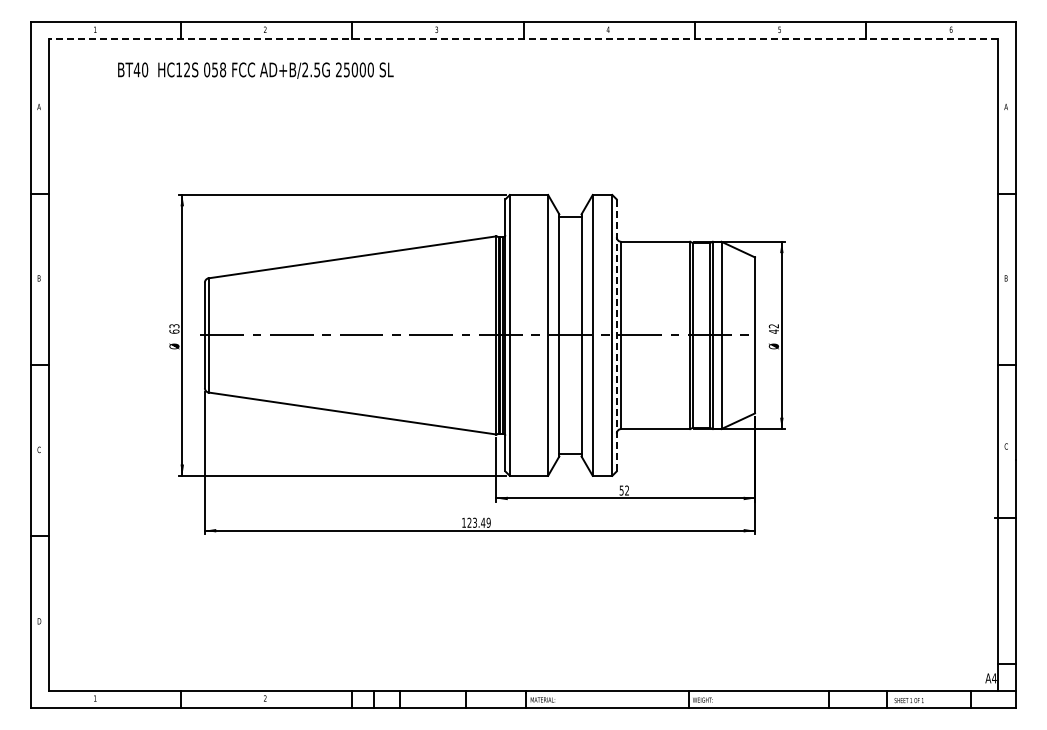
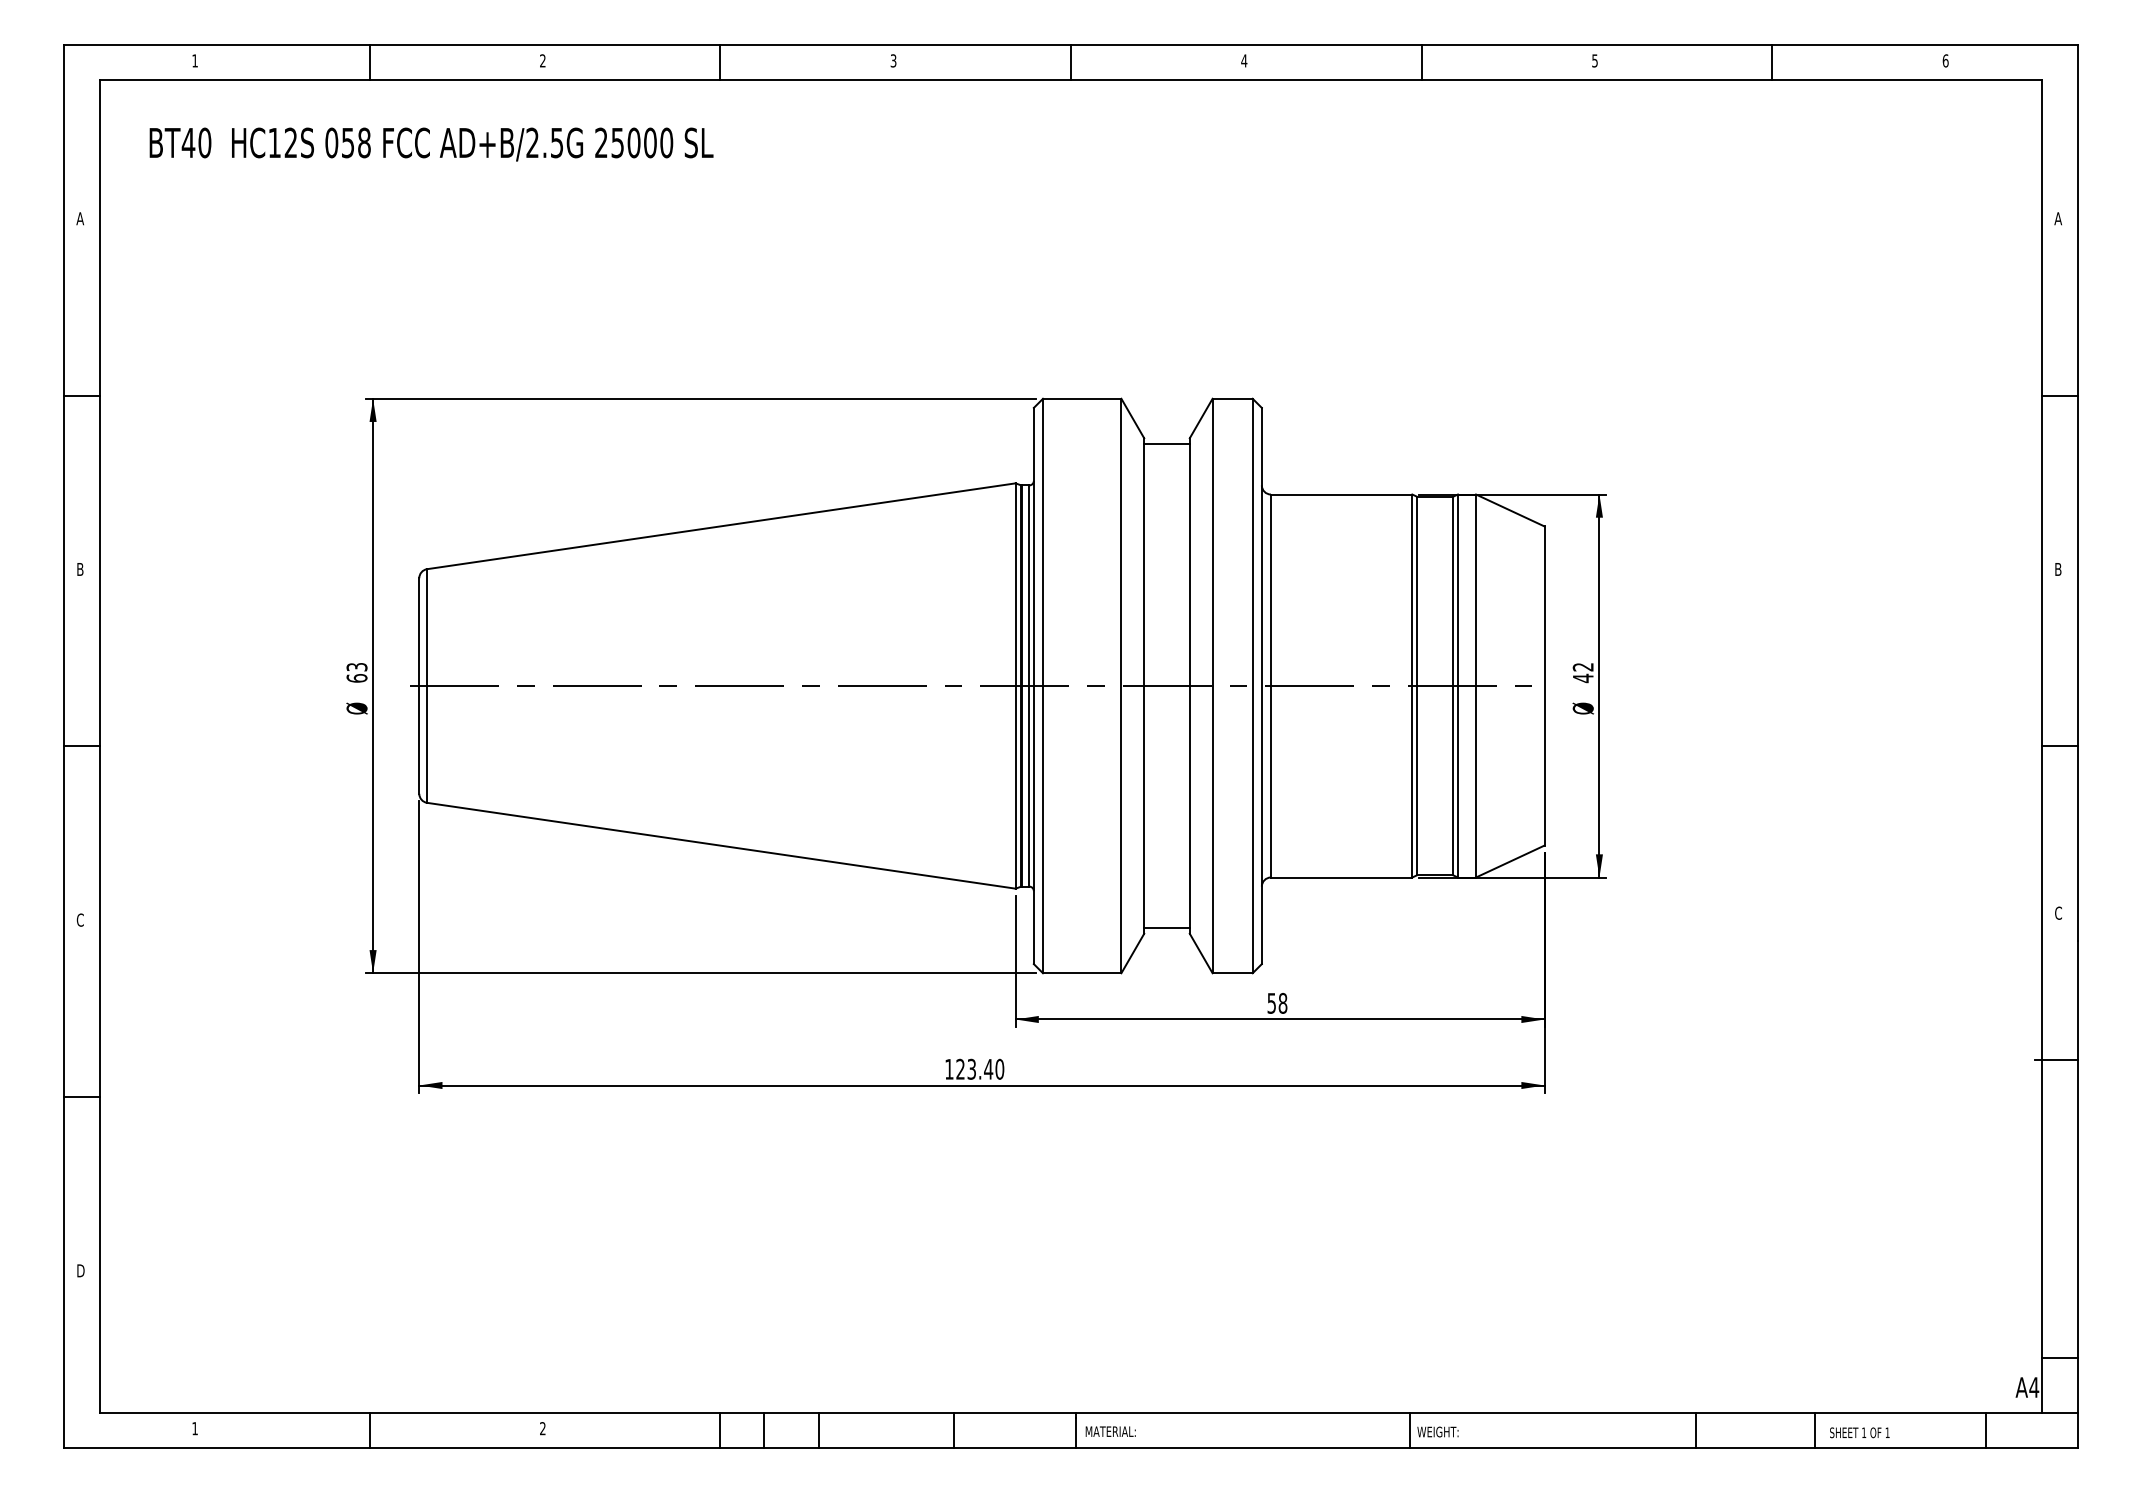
line: (523, 39) -> (1071, 80), dashed -> solid
text: (255, 70) -> (430, 144), moved
line: (616, 335) -> (1261, 686), dashed -> solid
text: (627, 490) -> (1283, 1003), 52 -> 58
text: (488, 522) -> (999, 1068), 123.49 -> 123.40

